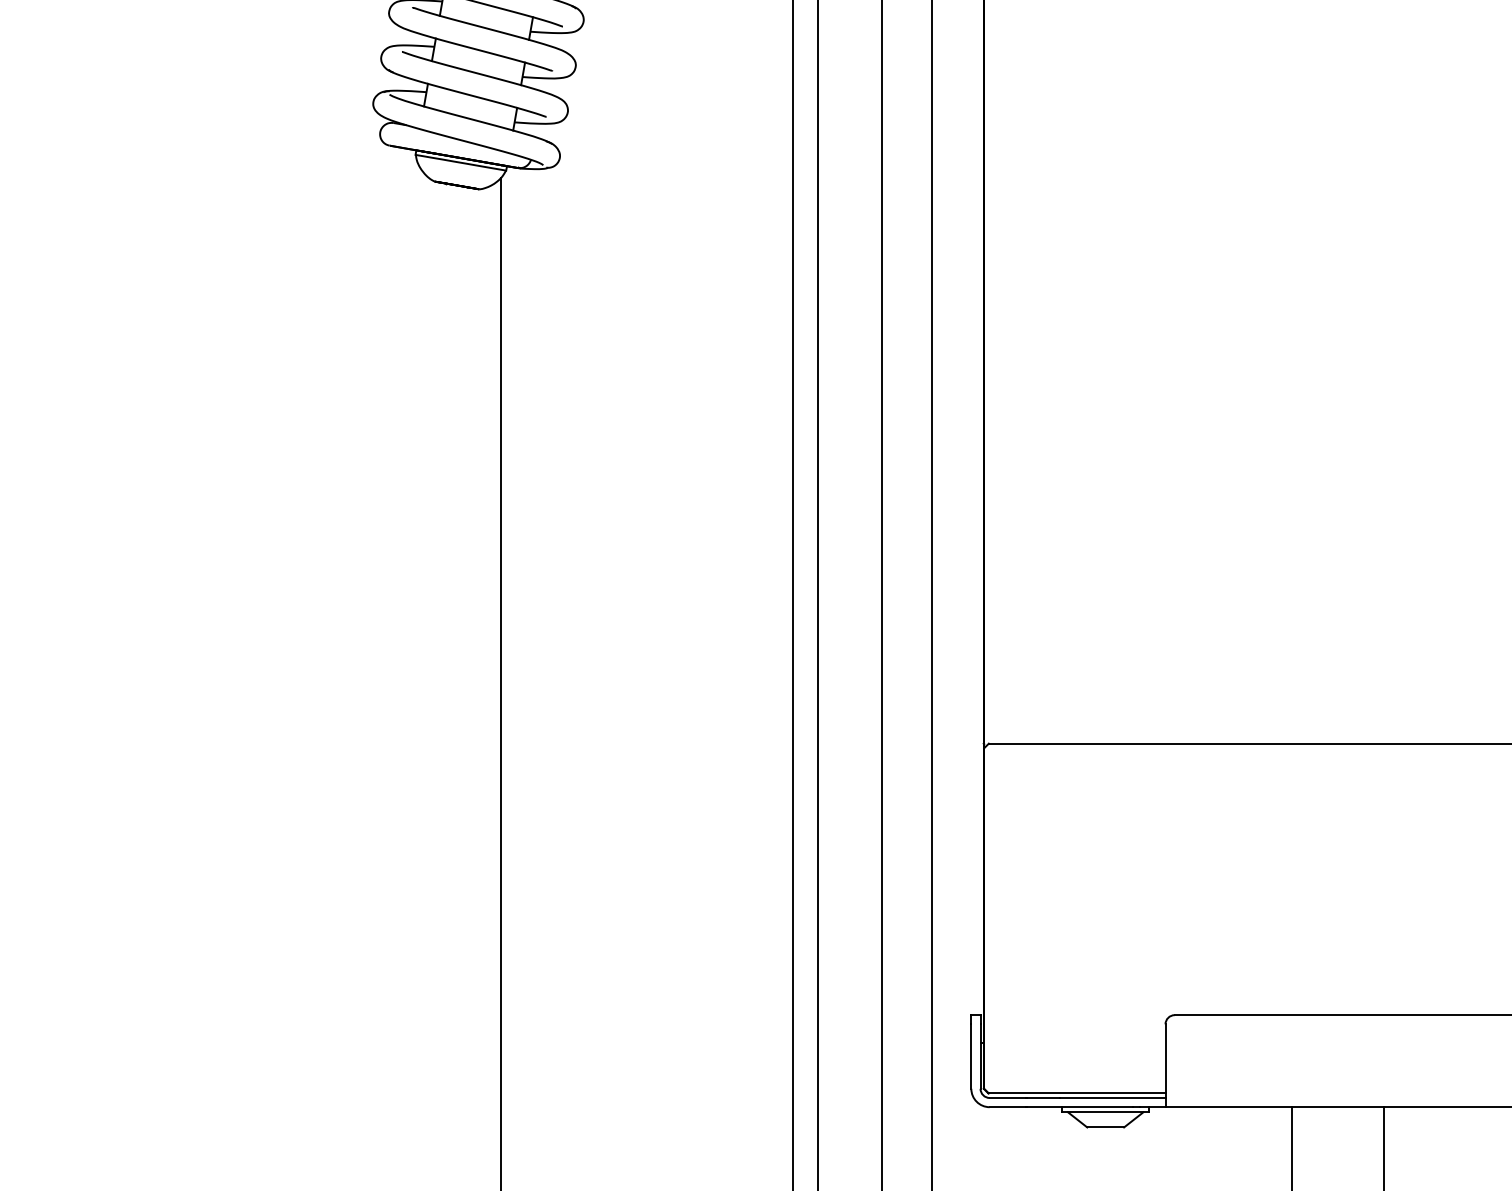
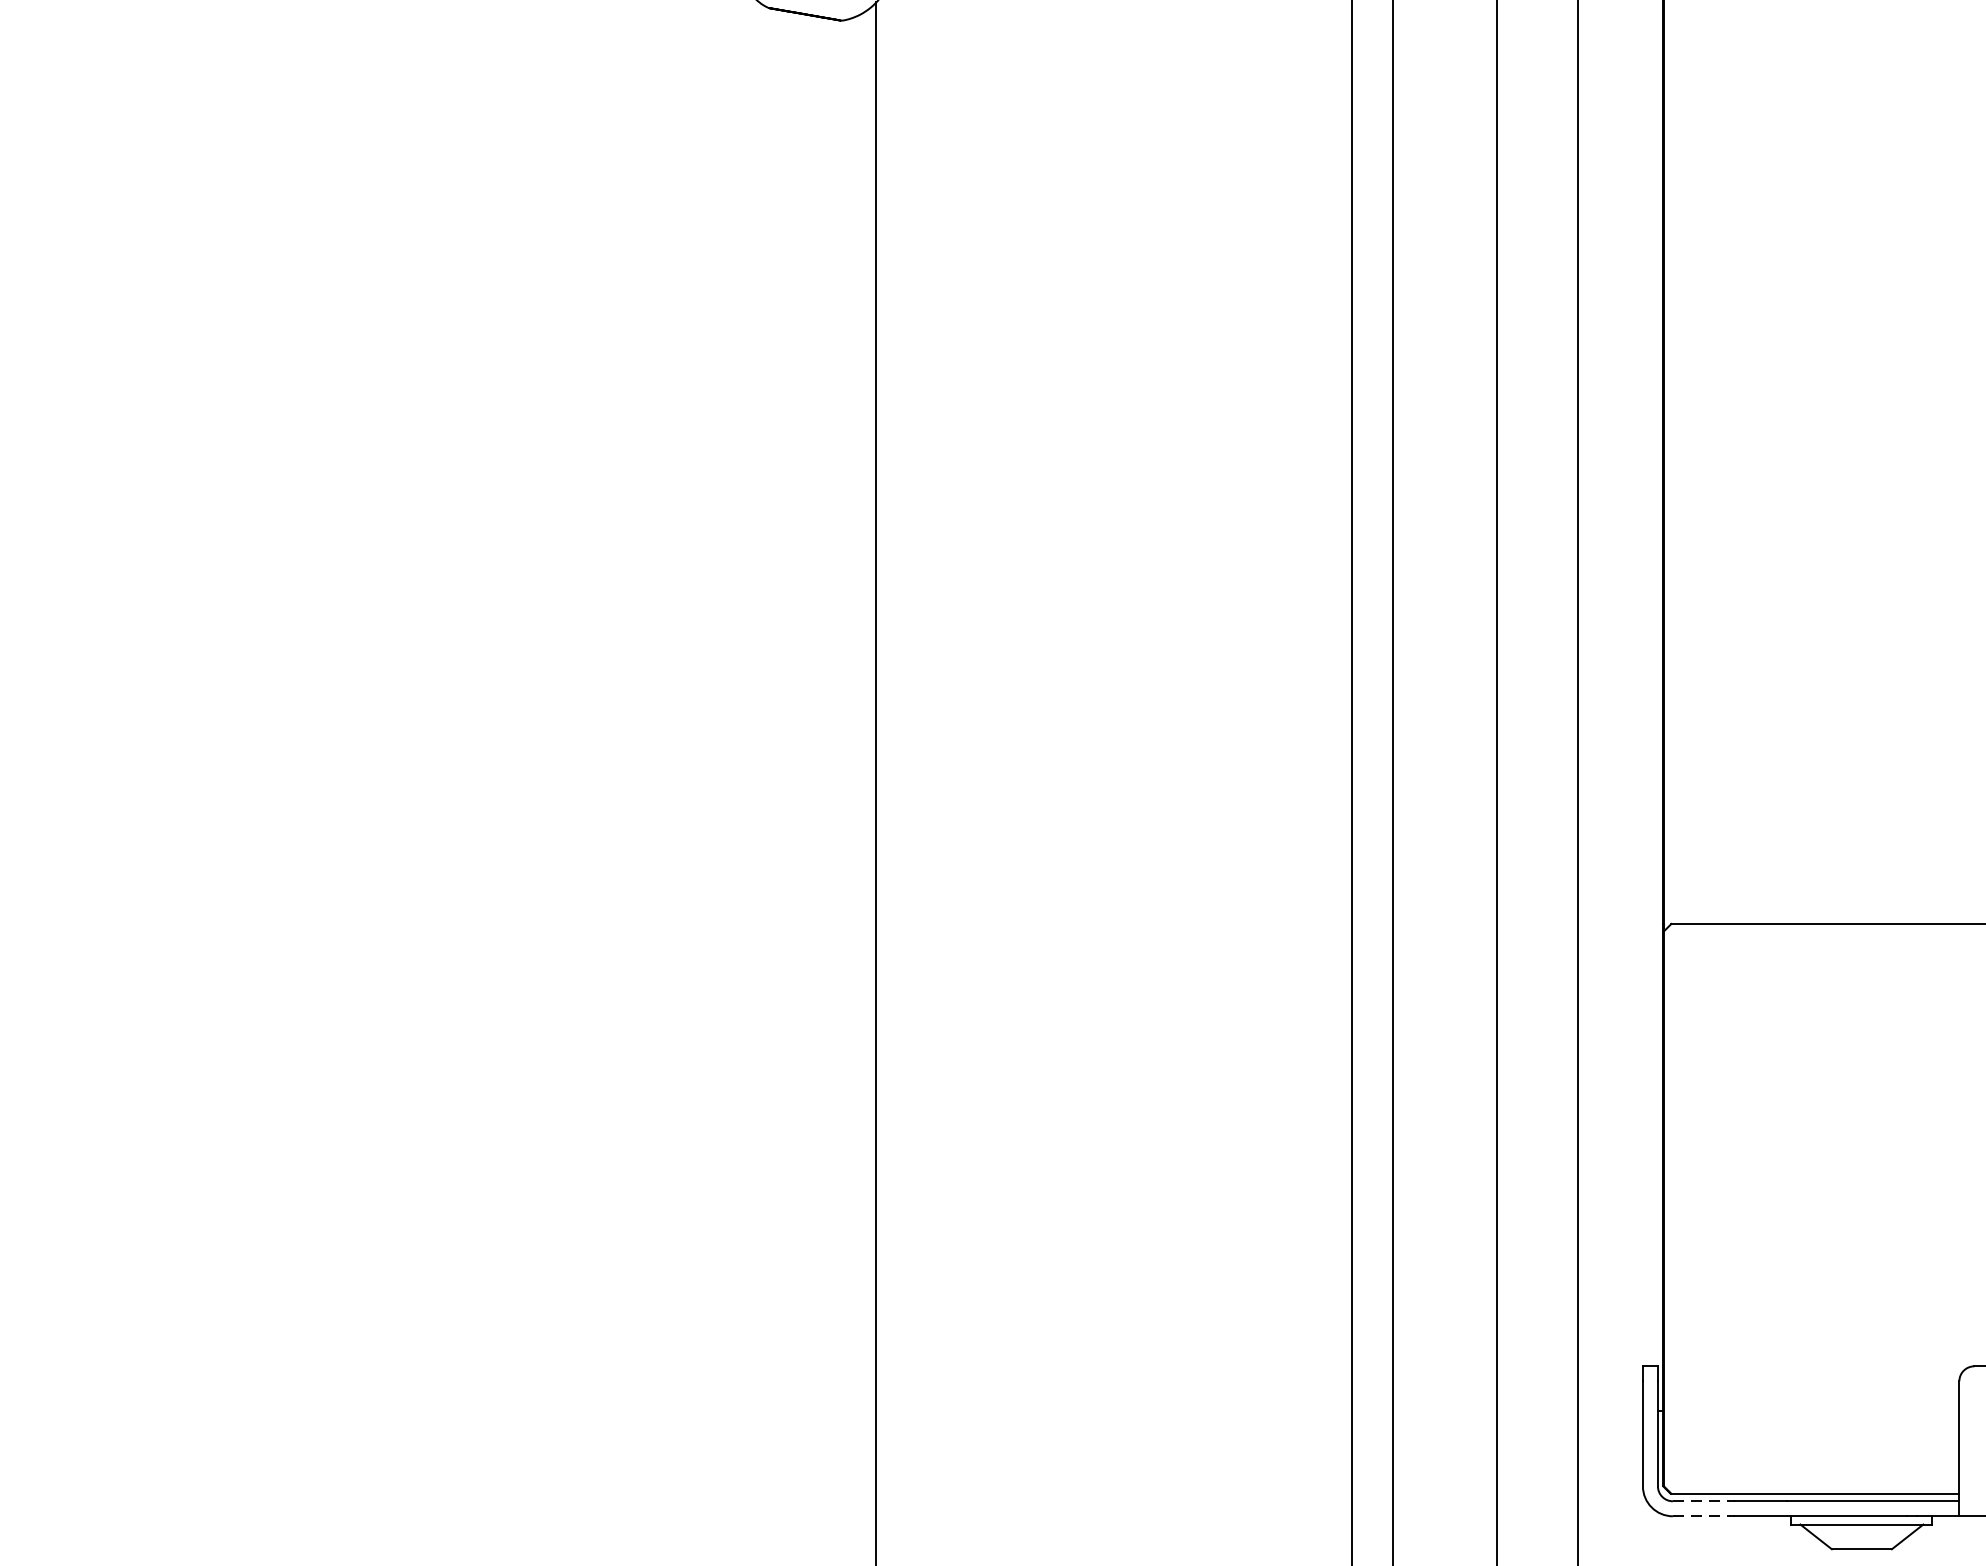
line: (1007, 1098) -> (1701, 1502), solid -> dashed
line: (1007, 1107) -> (1701, 1516), solid -> dashed

